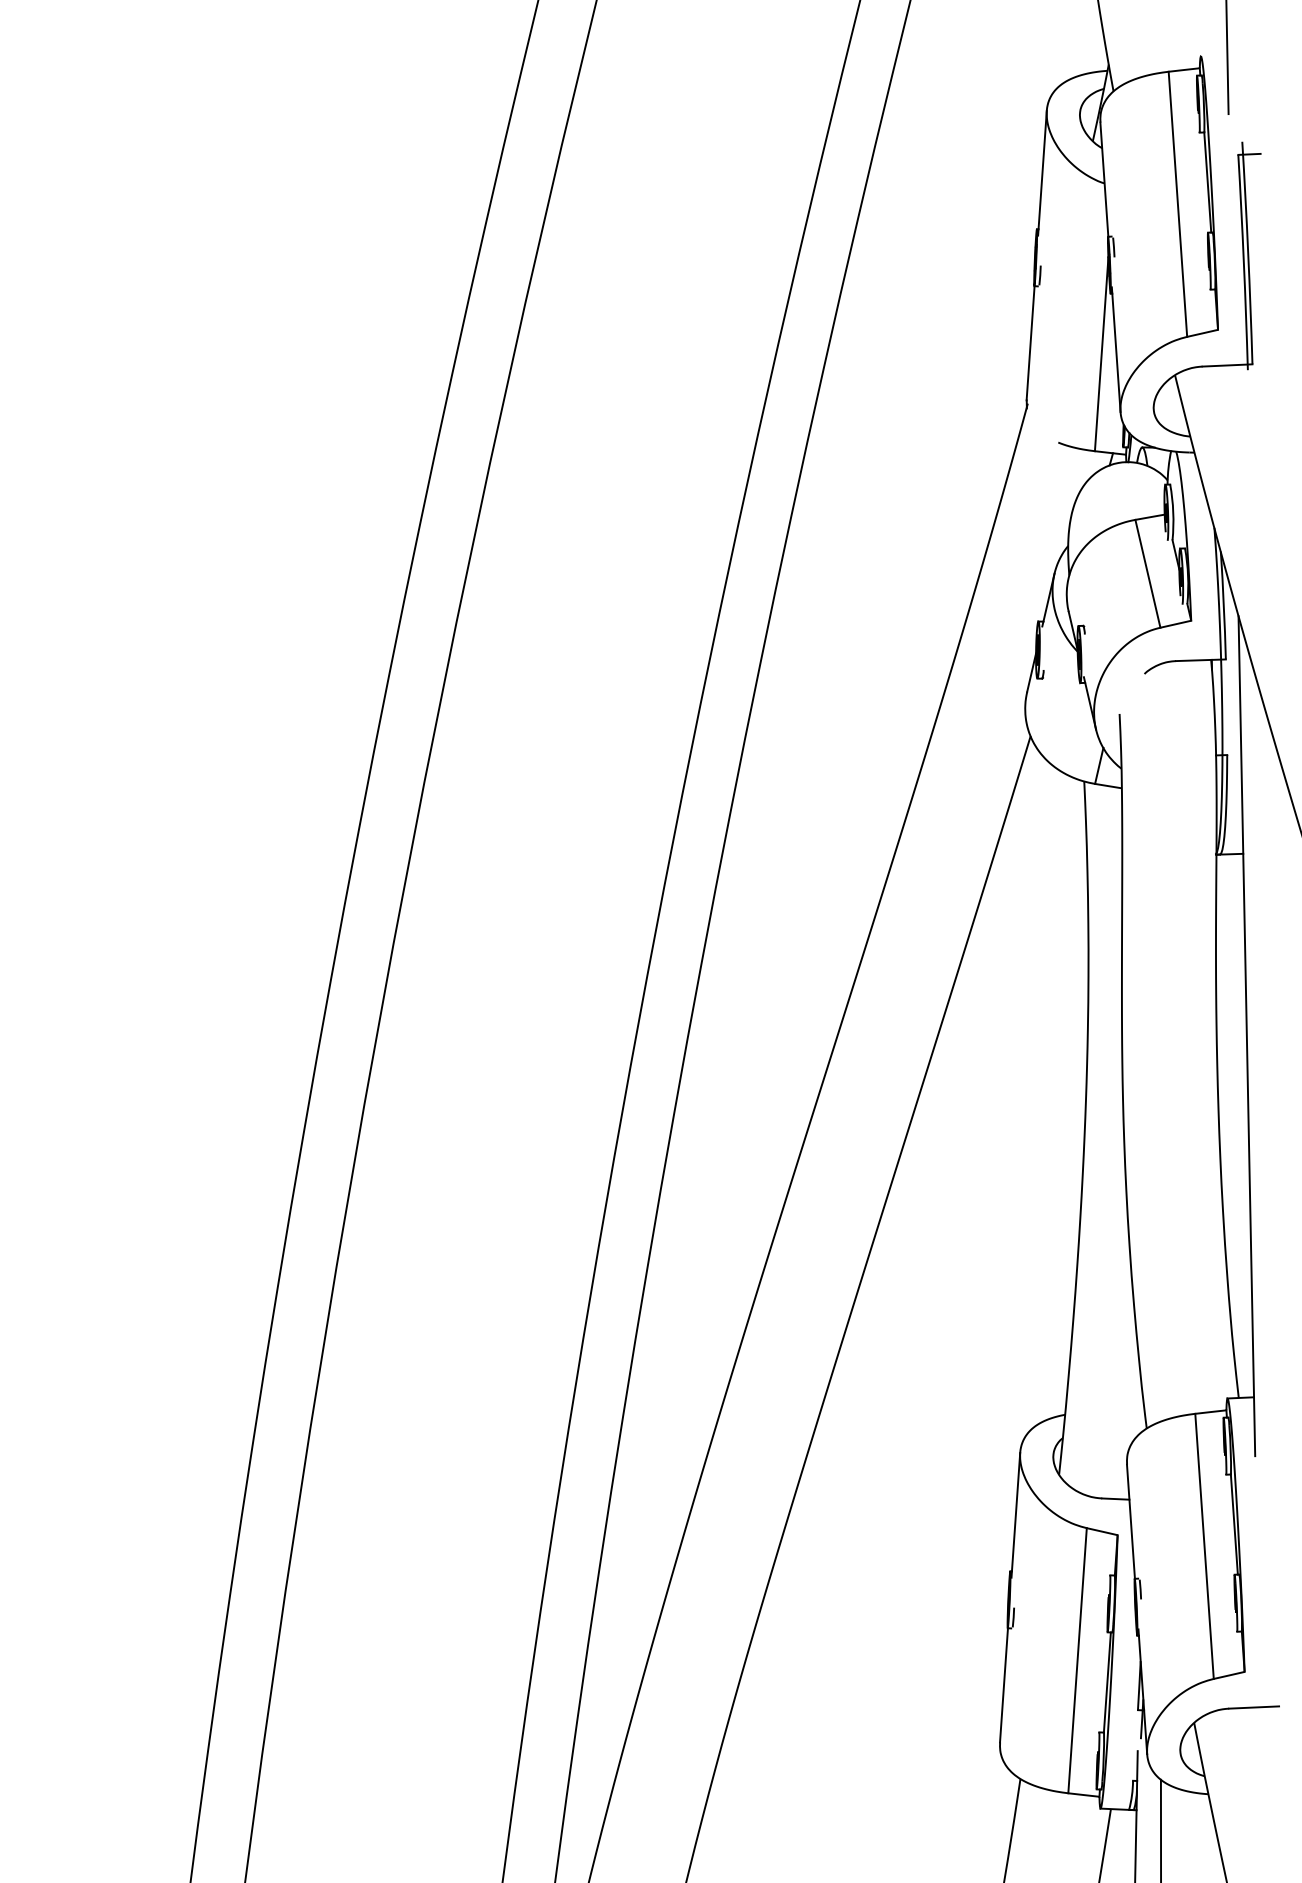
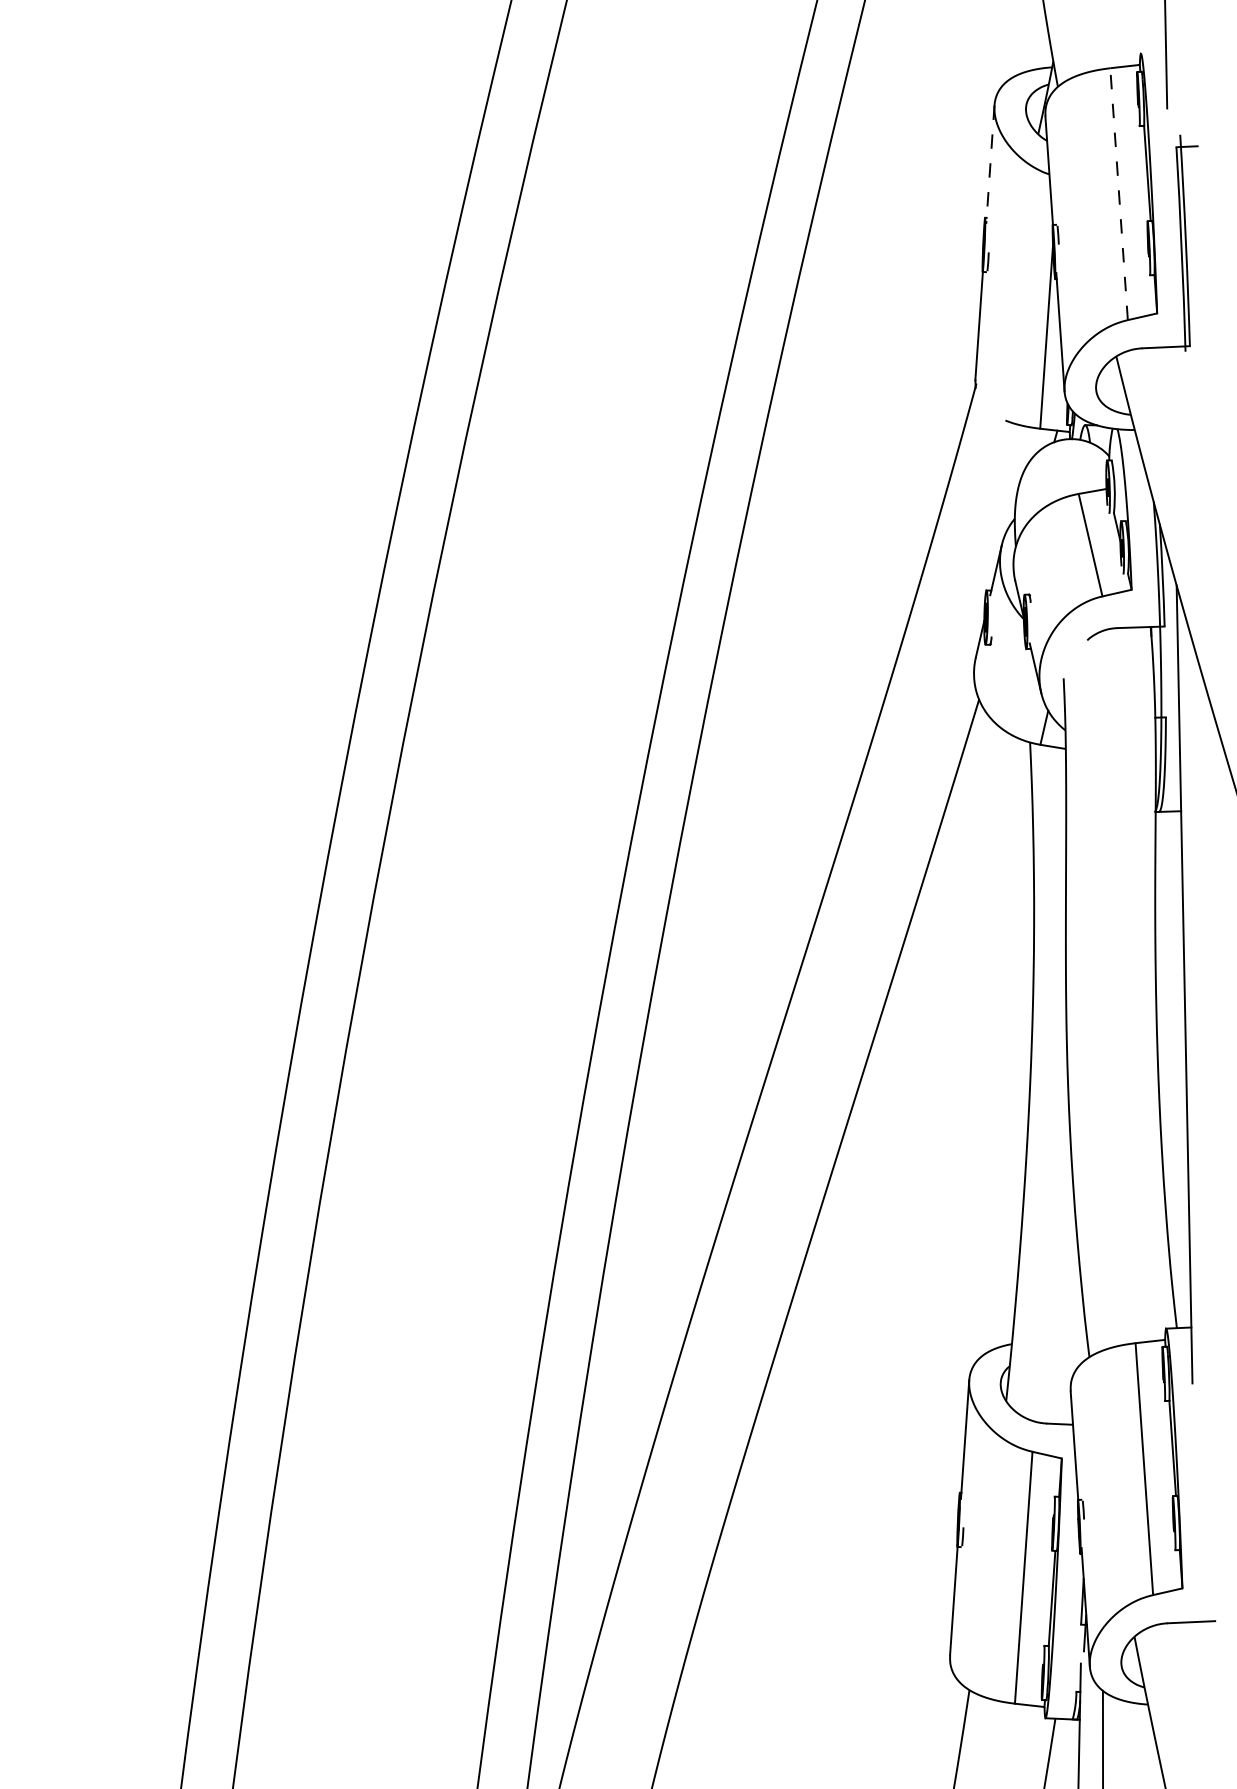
line: (1042, 173) -> (990, 164), solid -> dashed
line: (1177, 204) -> (1118, 194), solid -> dashed

